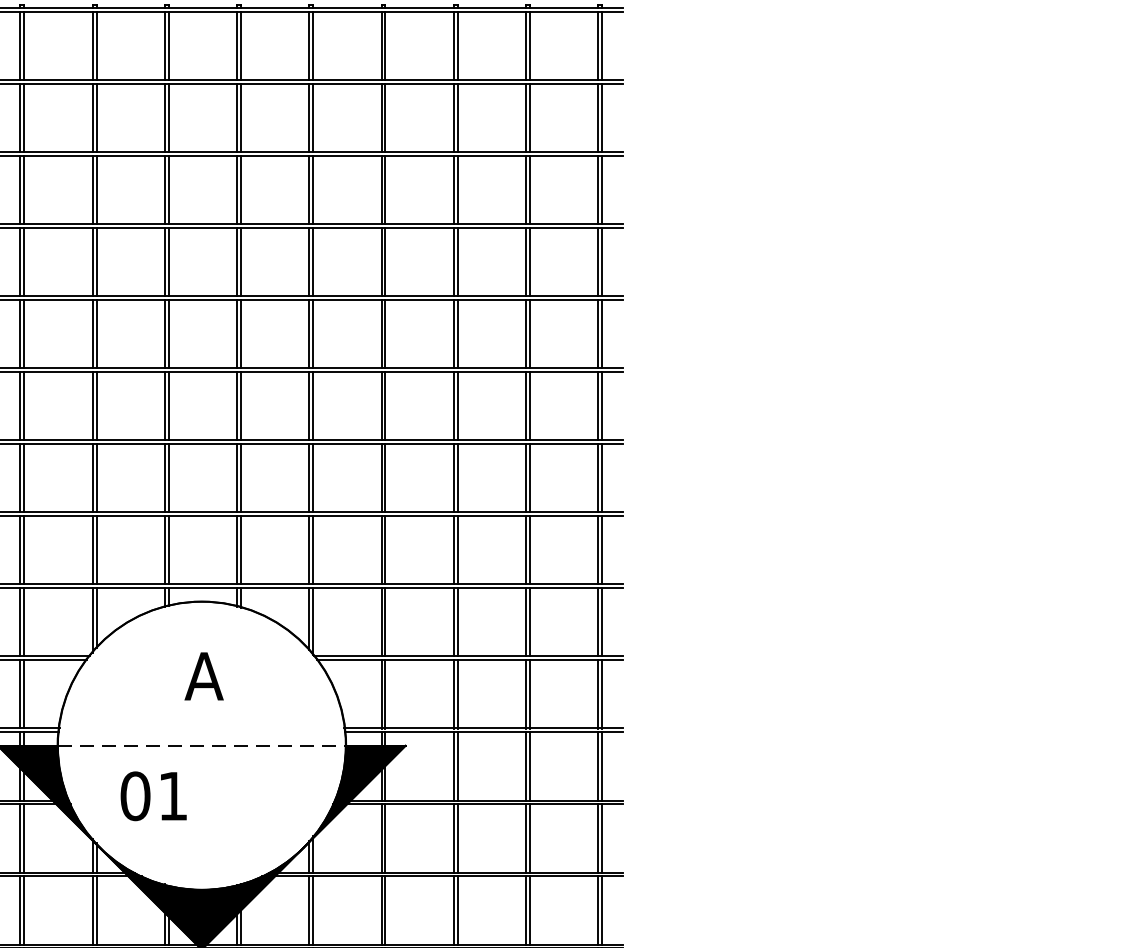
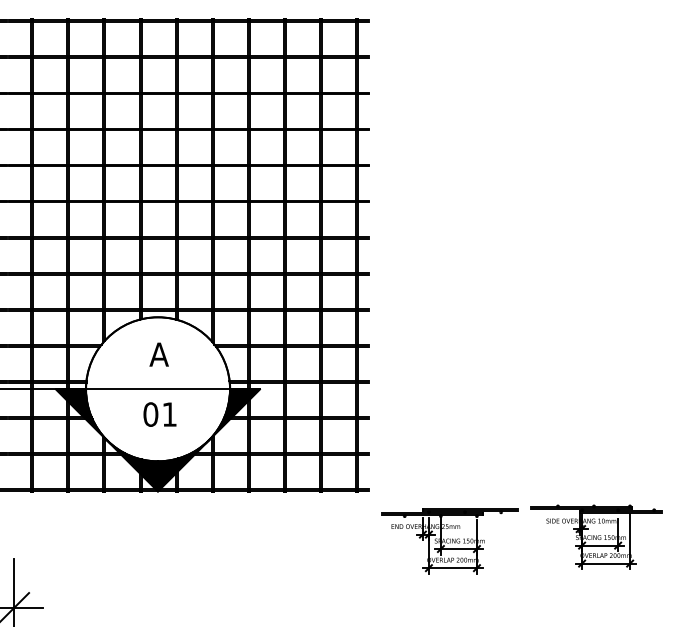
line: (202, 746) -> (158, 389), dashed -> solid
text: (152, 796) -> (159, 414), moved

